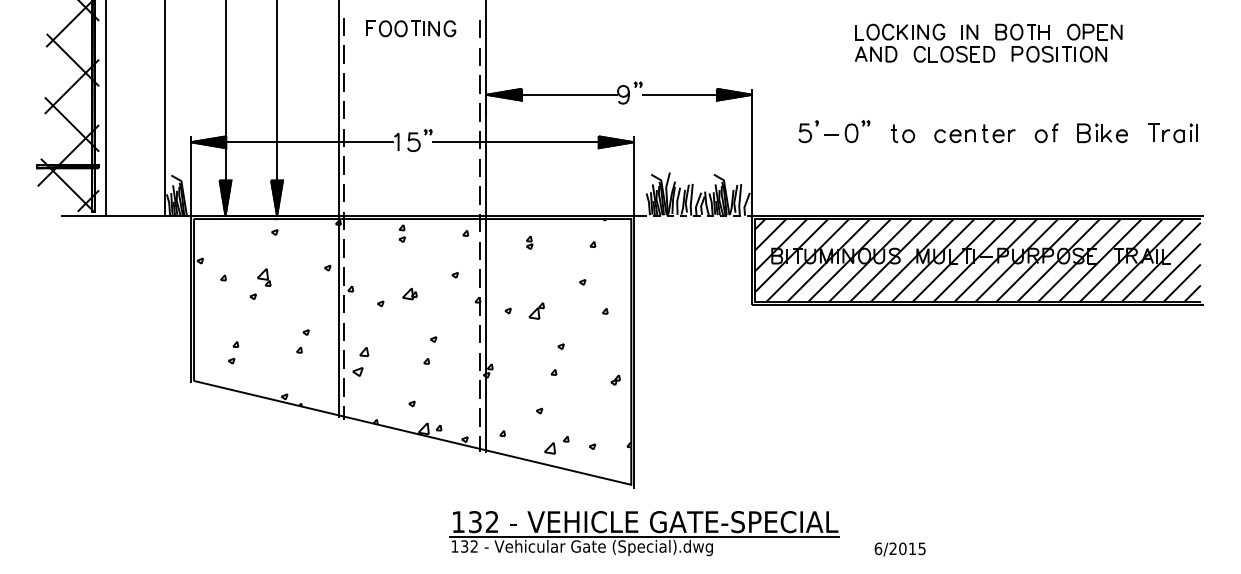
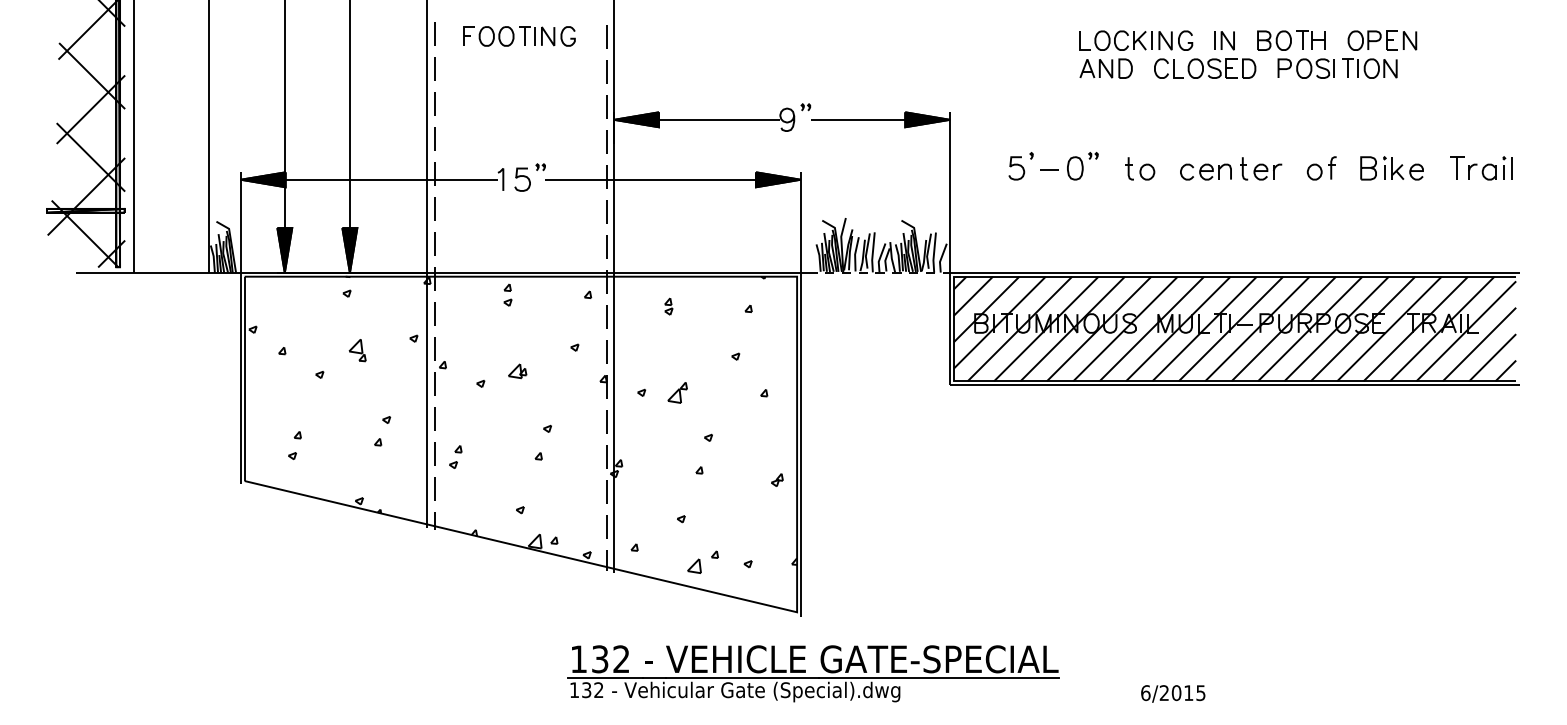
part: (264, 277) -> (358, 350), moved
part: (360, 361) -> (455, 456), size x0.62
text: (899, 549) -> (1172, 693), moved

